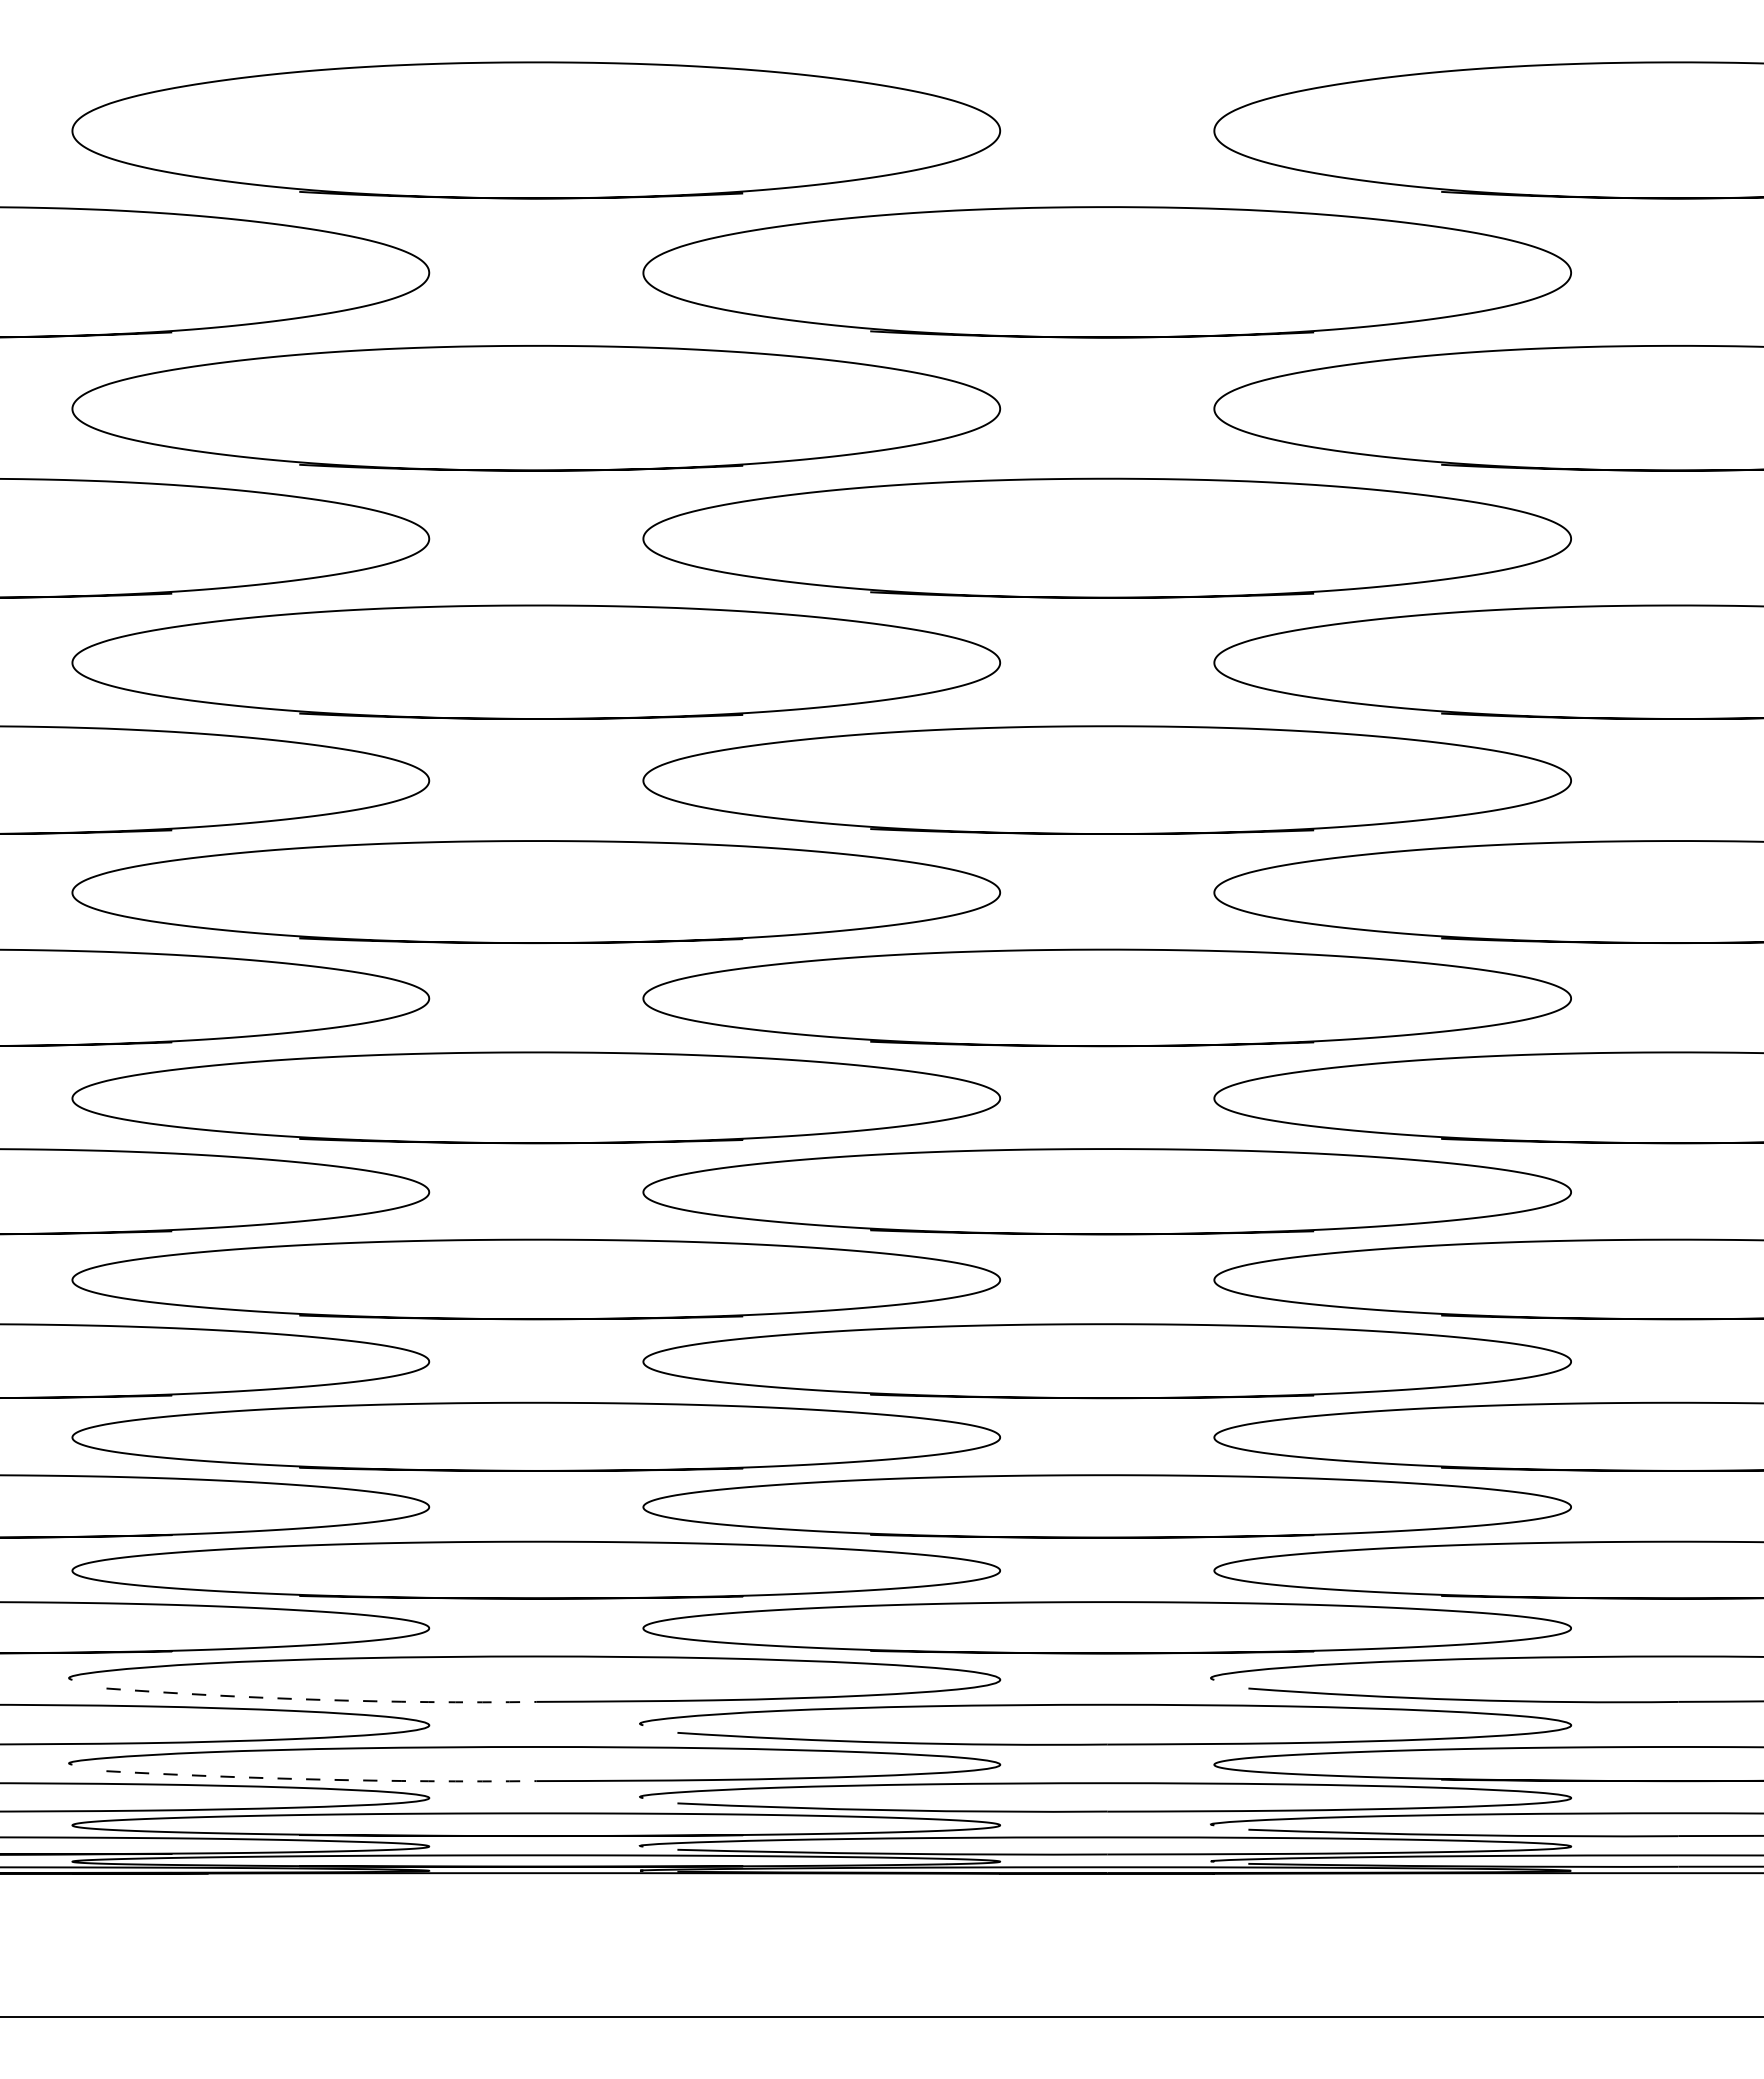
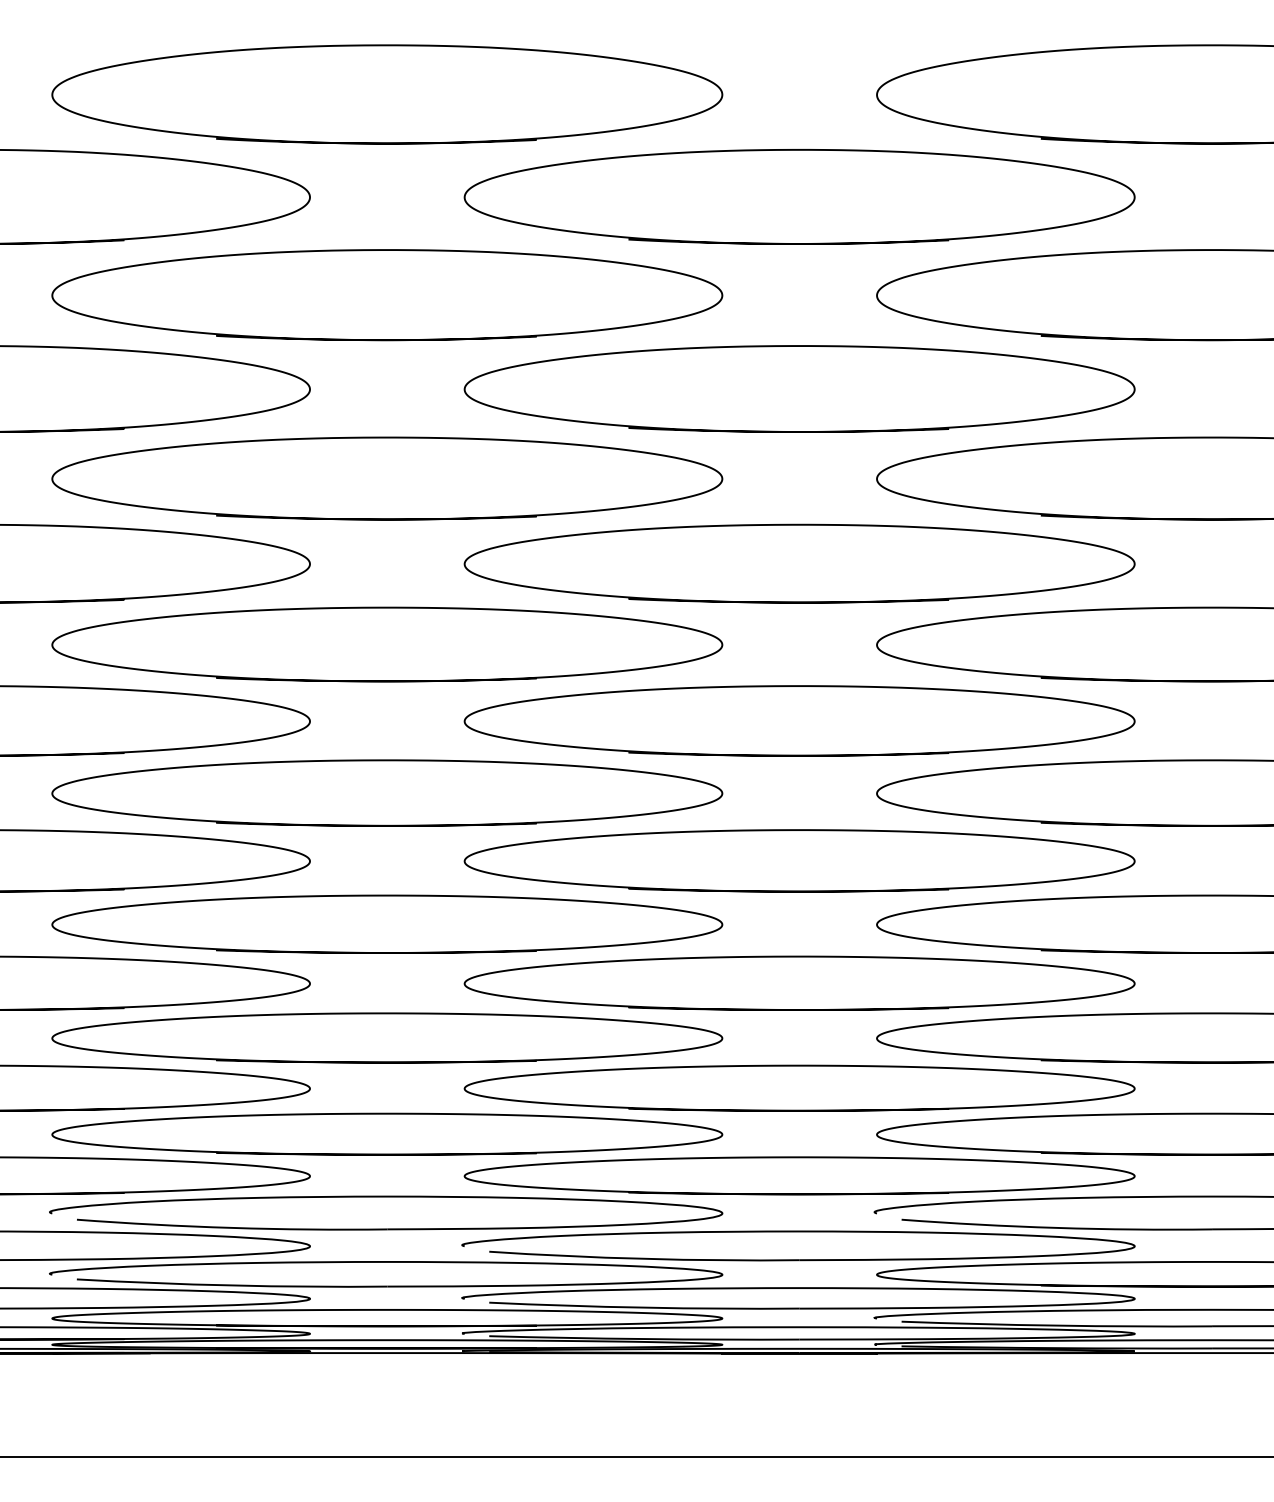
arc: (321, 1699) -> (232, 1227), dashed -> solid
arc: (321, 1779) -> (232, 1285), dashed -> solid

